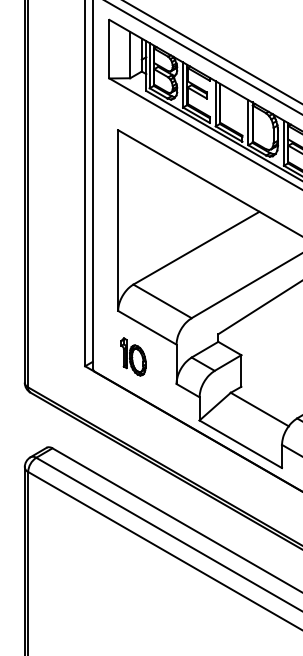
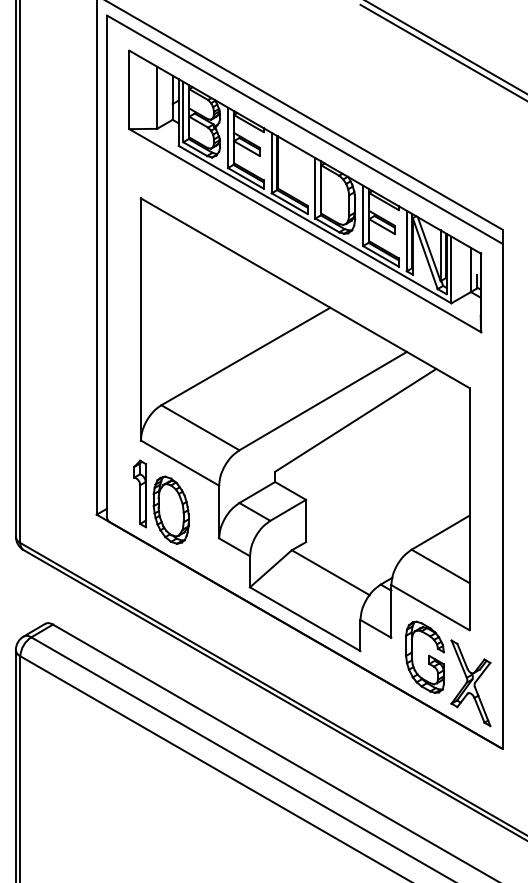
part: (133, 356) -> (161, 501), size x1.67

